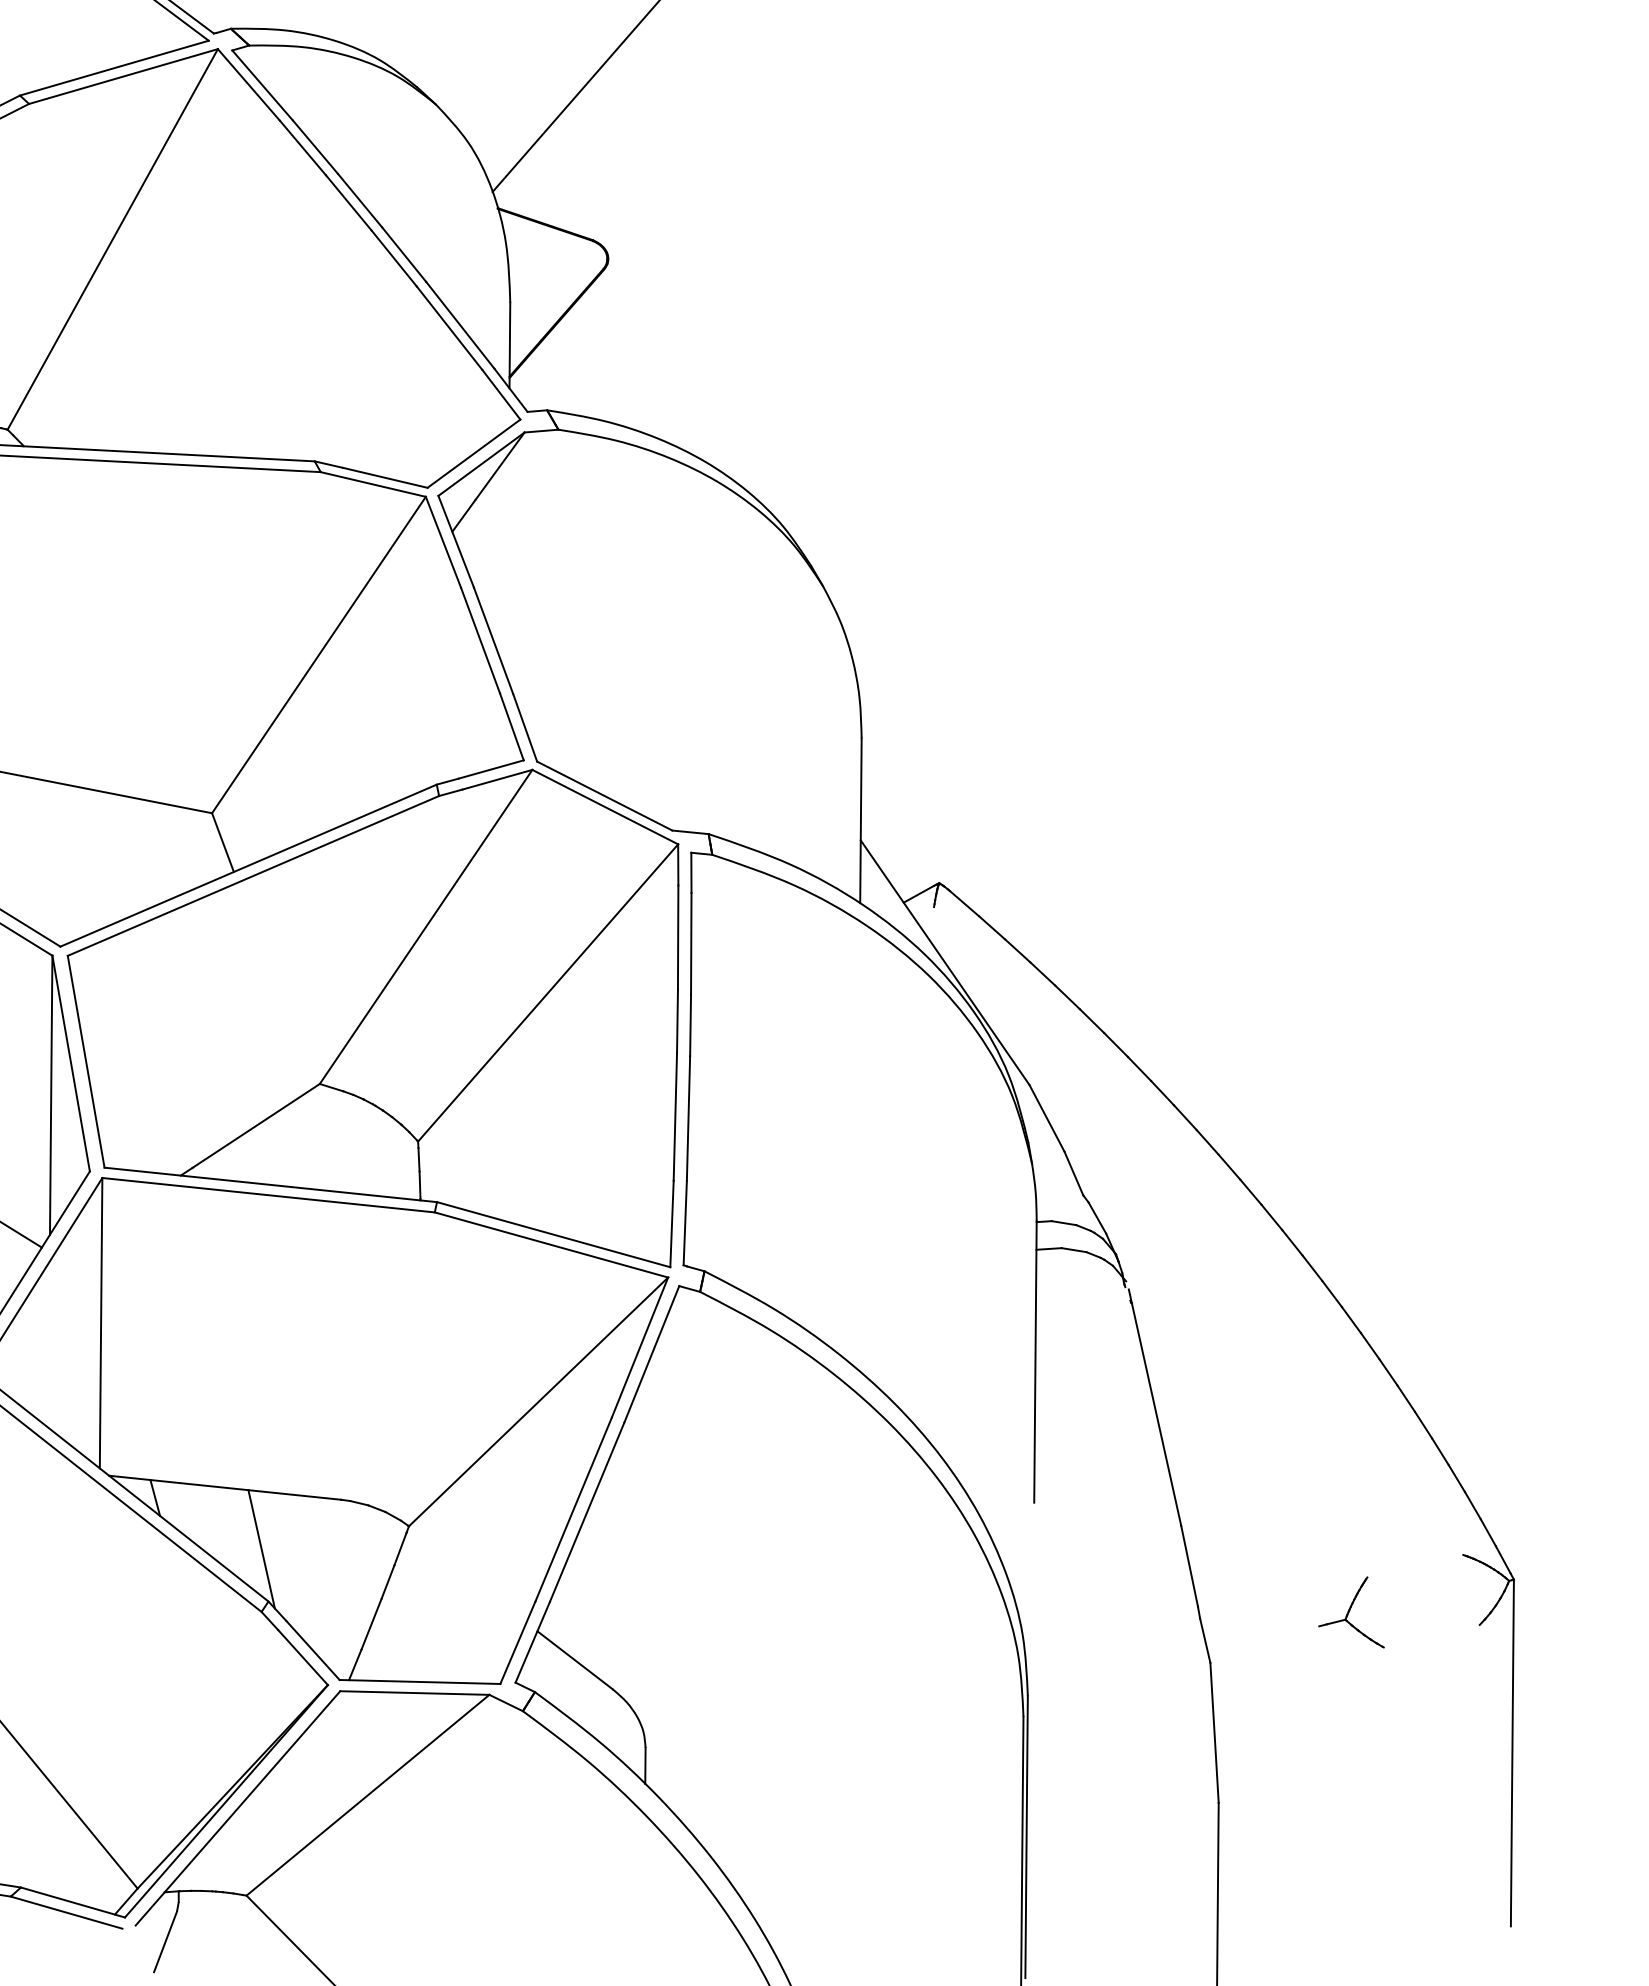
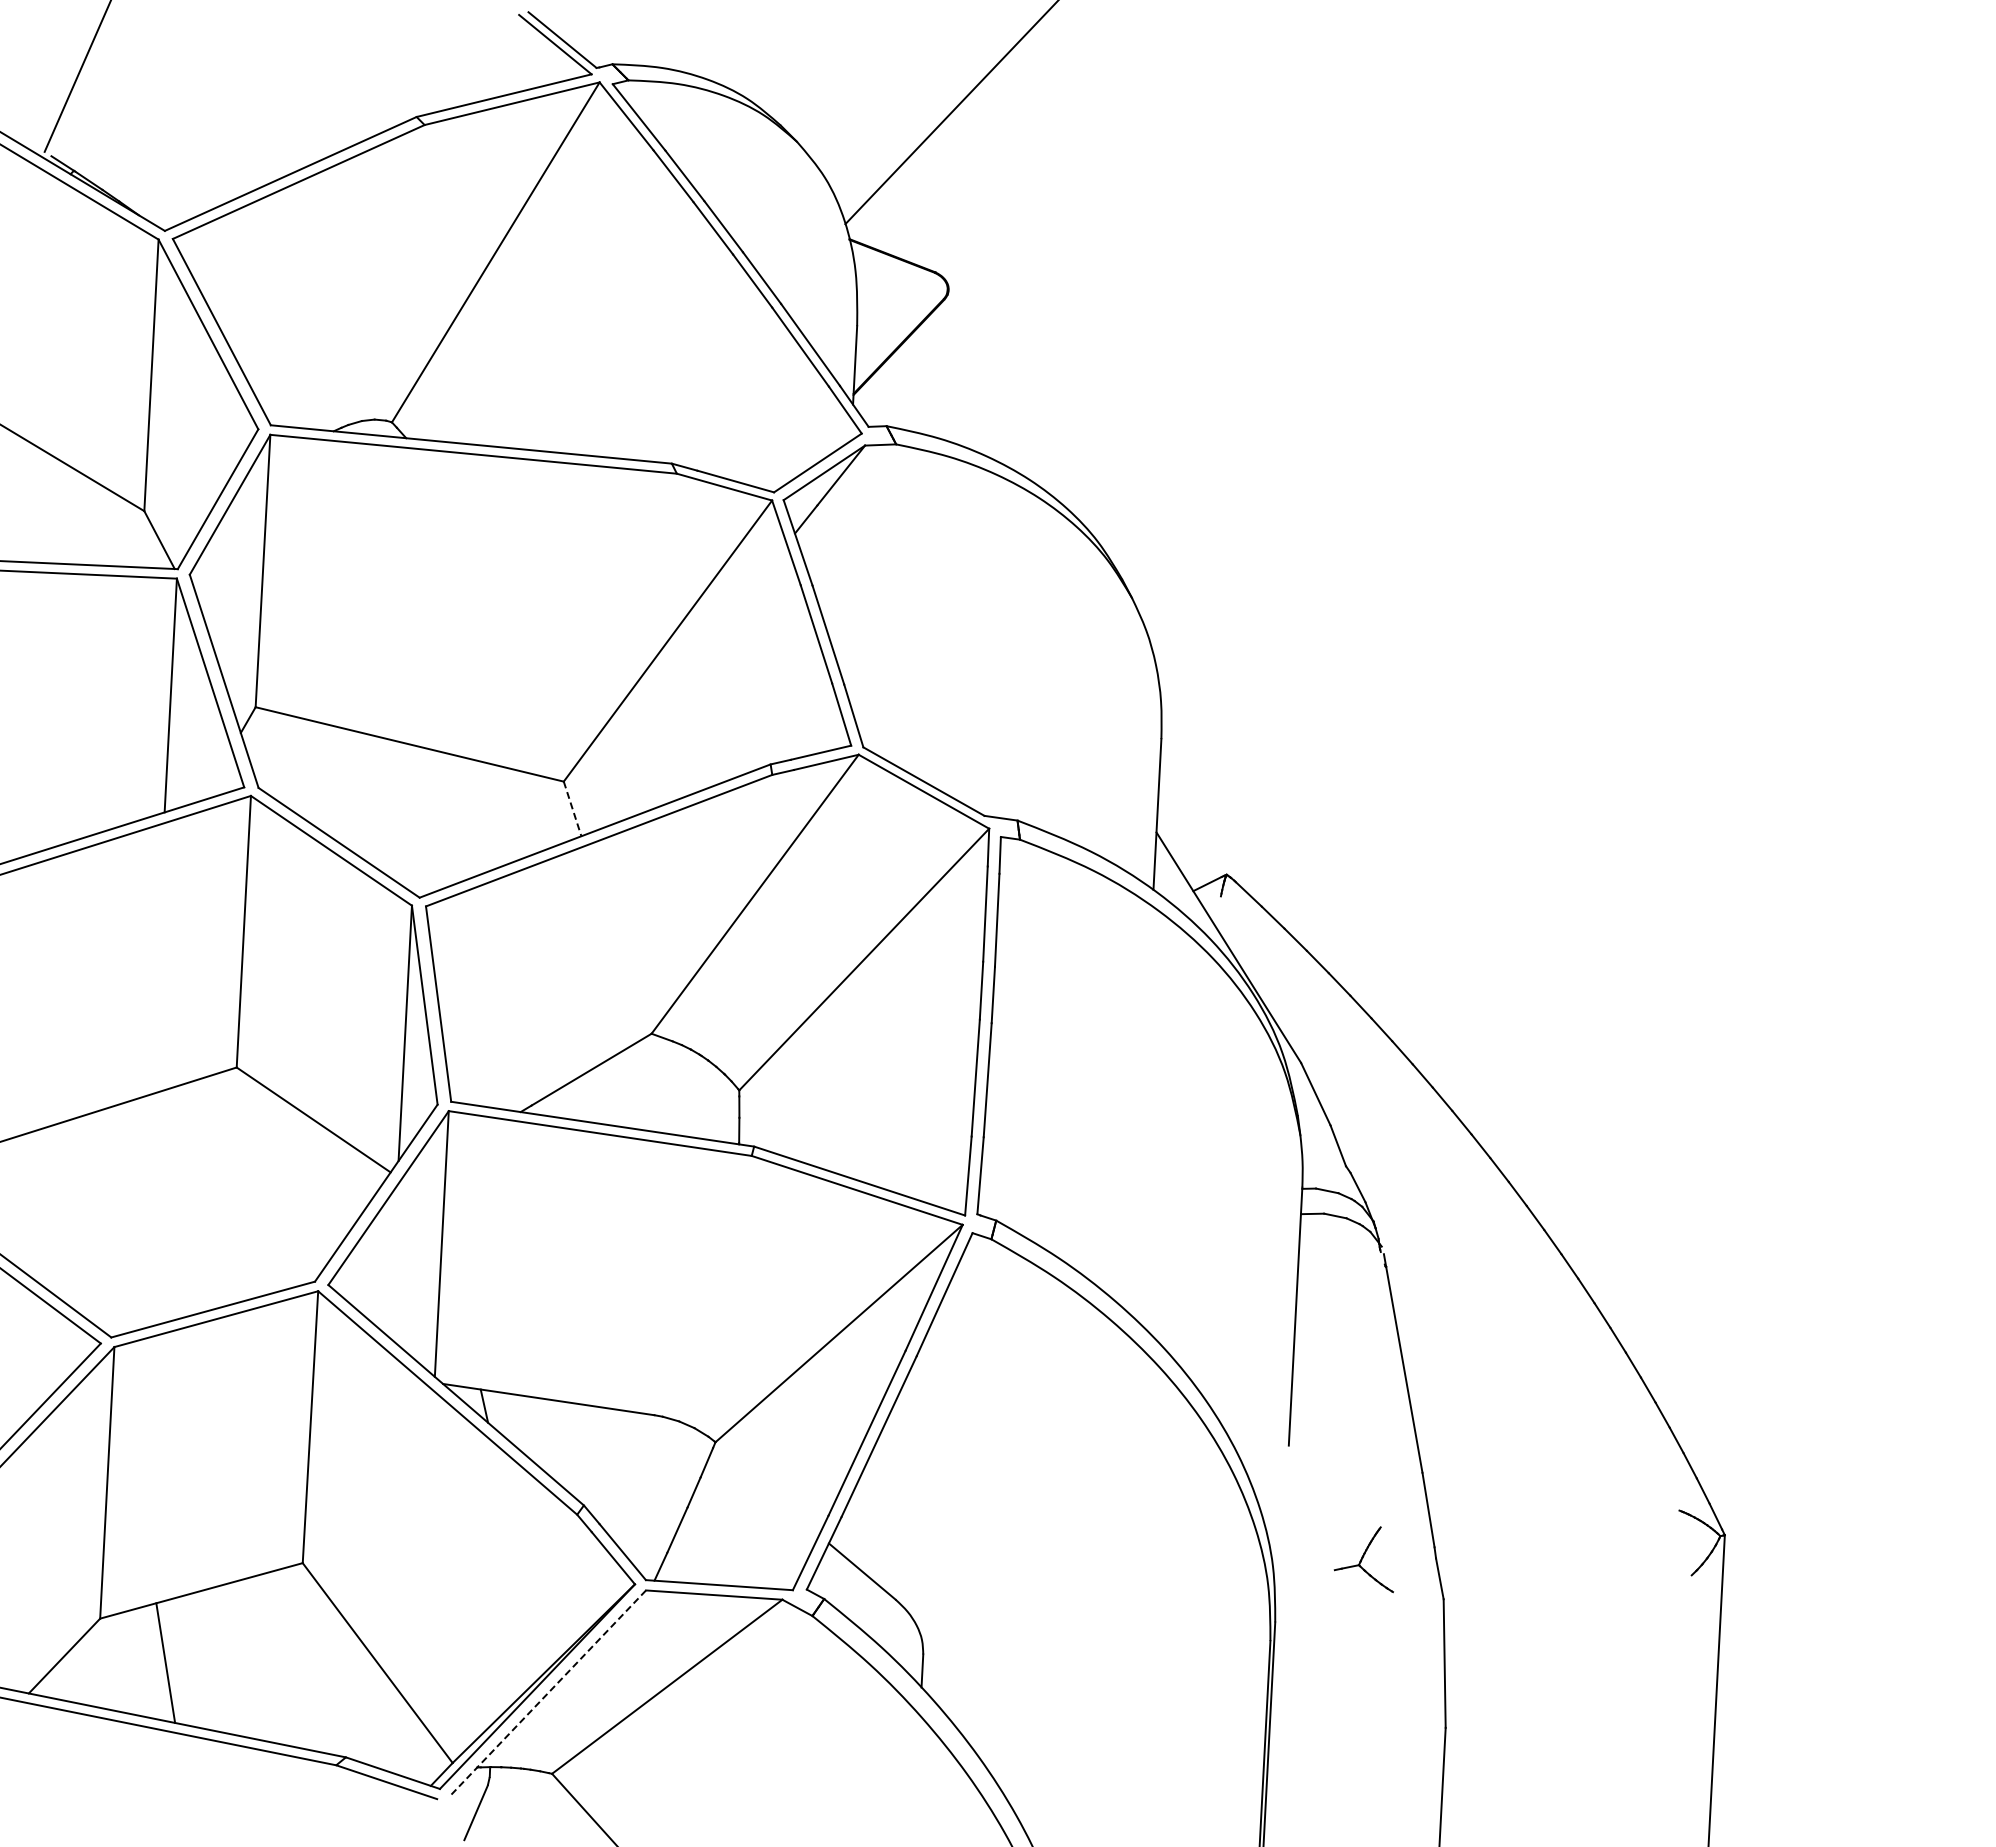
line: (222, 842) -> (572, 808), solid -> dashed
line: (261, 1549) -> (579, 1457), removed
part: (1350, 1613) -> (1363, 1559), moved
line: (237, 1808) -> (547, 1693), solid -> dashed

